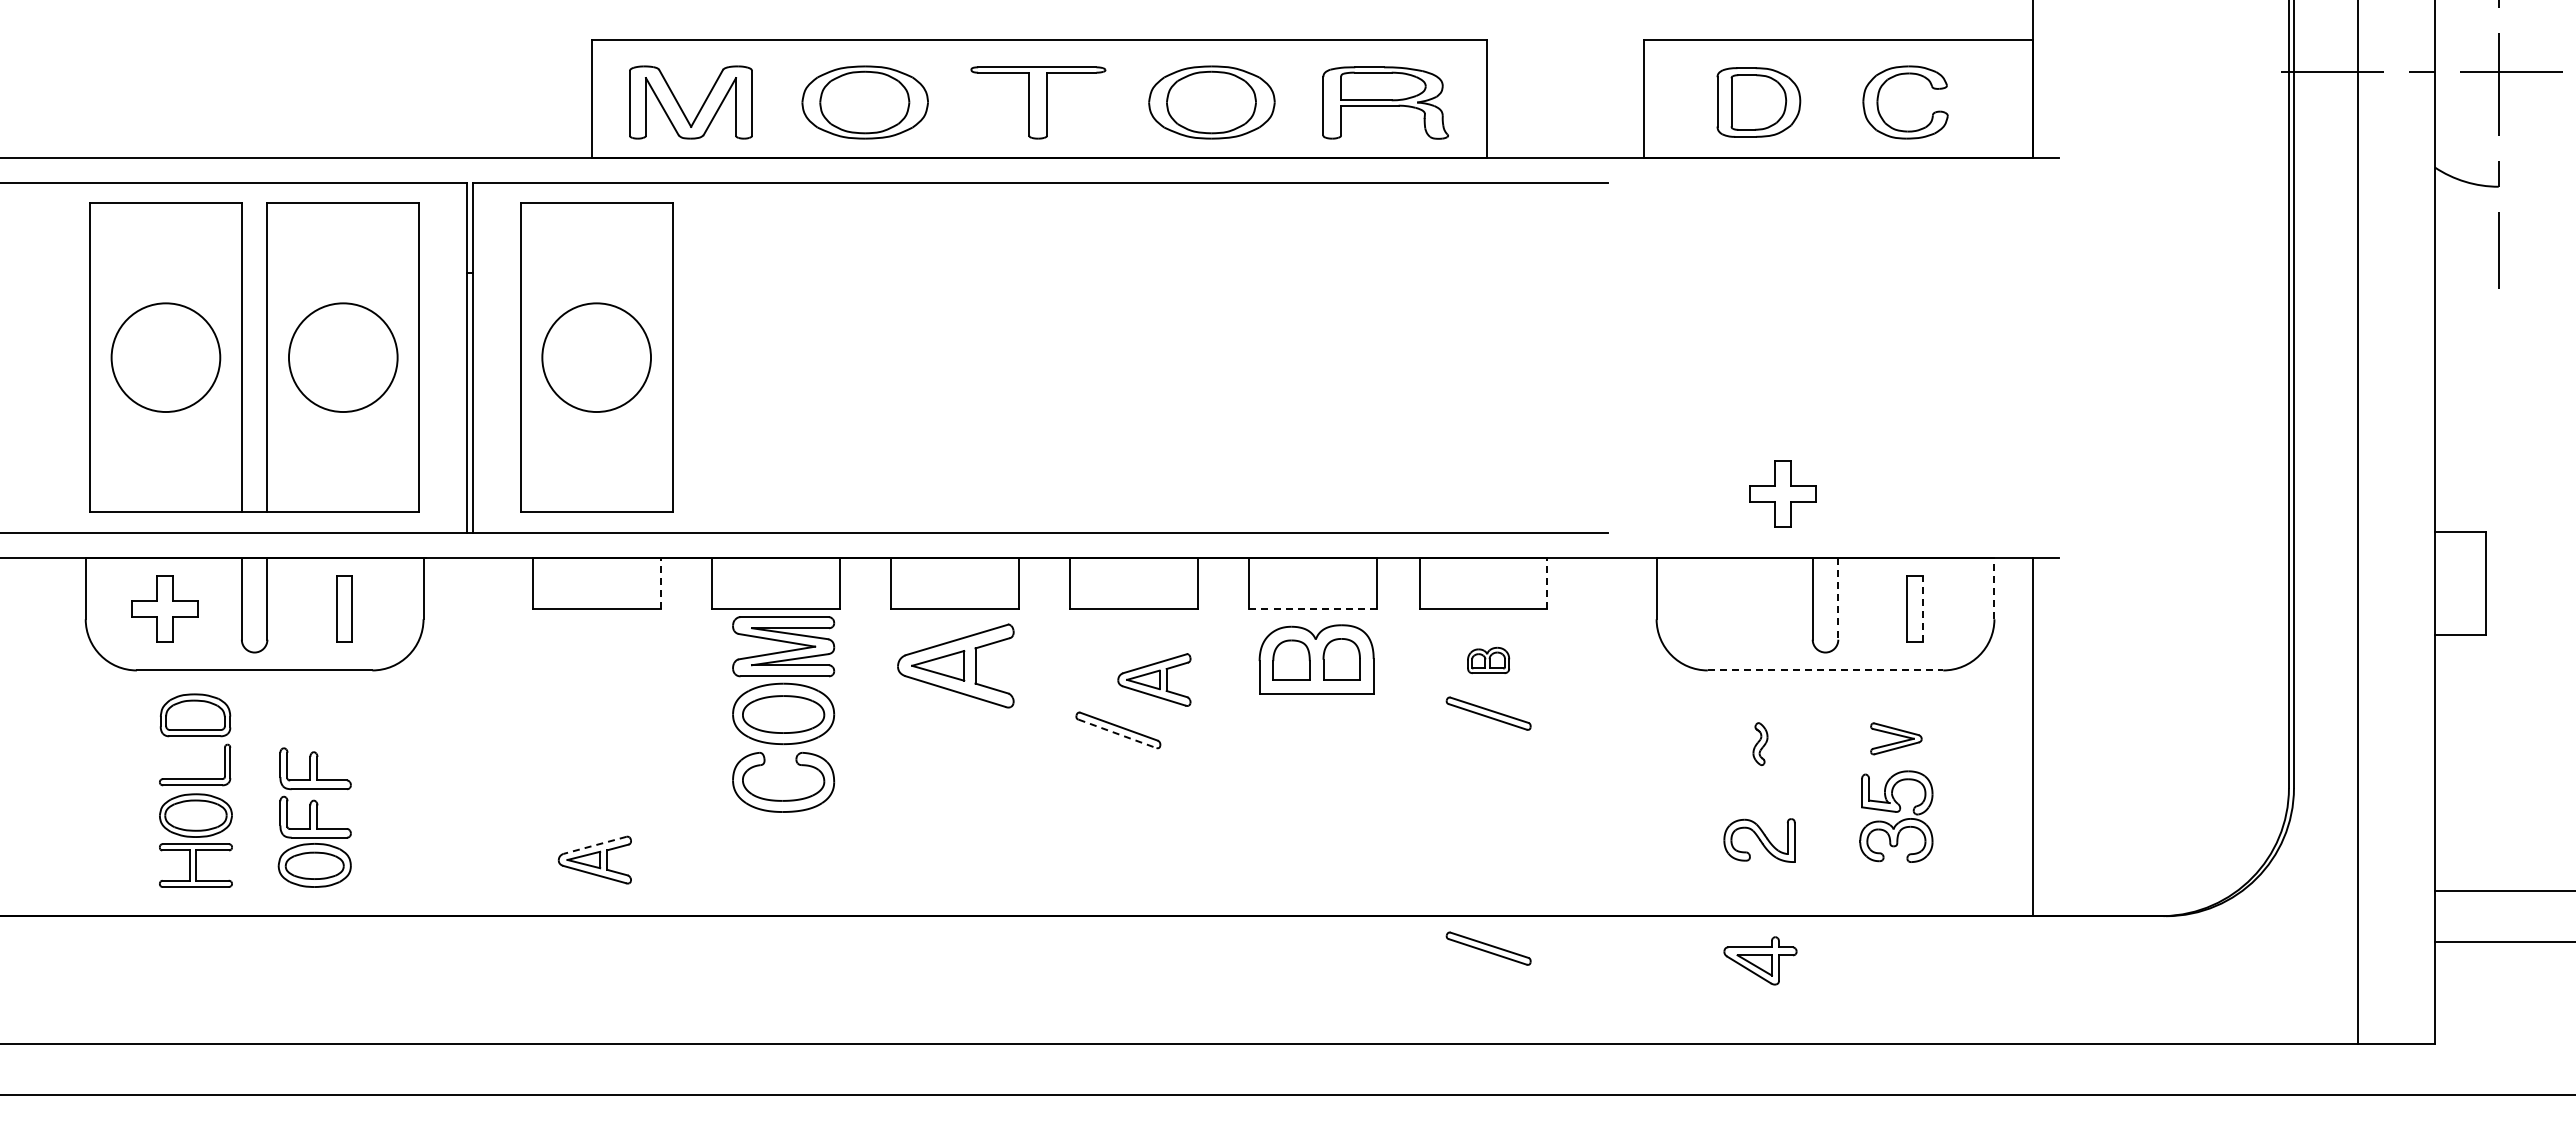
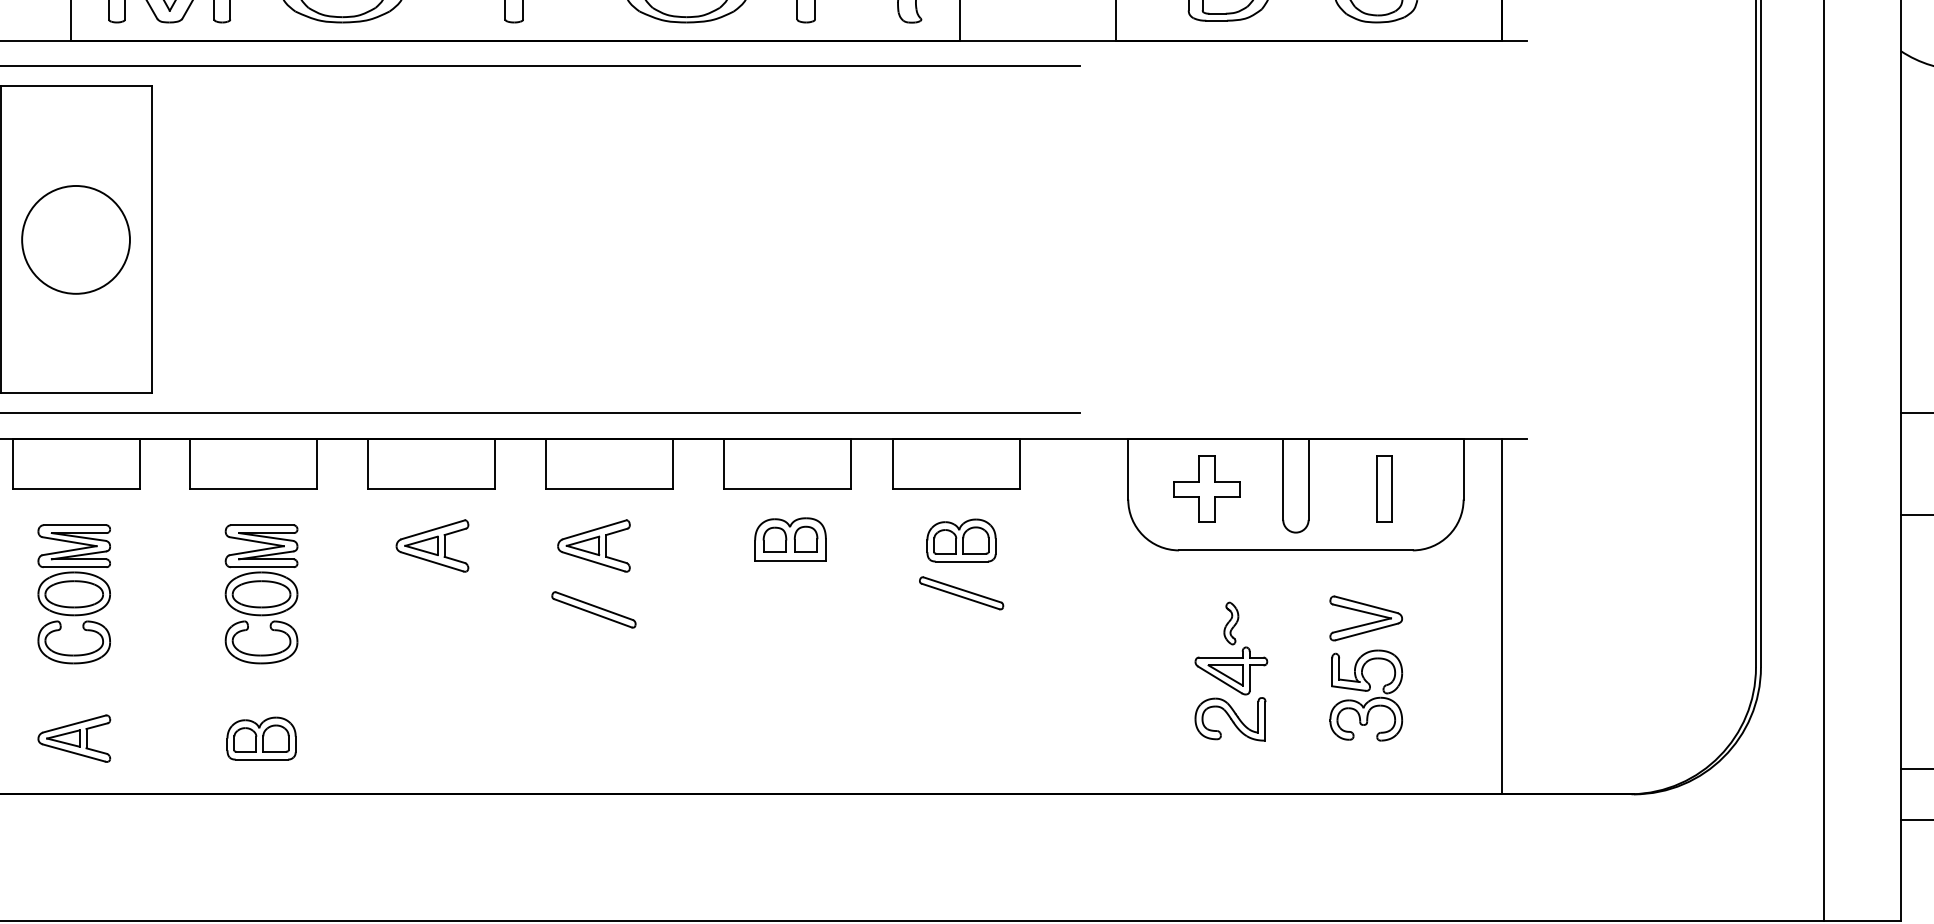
part: (1782, 493) -> (1206, 488), moved
line: (660, 583) -> (139, 464), dashed -> solid
line: (1547, 583) -> (1019, 464), dashed -> solid
line: (1994, 588) -> (1463, 469), dashed -> solid
line: (1838, 598) -> (1308, 478), dashed -> solid
line: (1922, 608) -> (1392, 488), dashed -> solid
line: (1313, 609) -> (787, 489), dashed -> solid
part: (1315, 659) -> (789, 539), size x0.62
part: (1488, 660) -> (961, 540), size x1.67
part: (955, 665) -> (432, 545), size x0.62
line: (1825, 670) -> (1295, 550), dashed -> solid
part: (1154, 679) -> (594, 545), moved
part: (594, 714) -> (73, 594), added
part: (783, 714) -> (261, 594), size x0.71
line: (1118, 734) -> (594, 613), dashed -> solid
part: (1896, 738) -> (1366, 617), size x1.43
line: (594, 845) -> (73, 724), dashed -> solid
part: (783, 860) -> (261, 739), added
part: (1488, 948) -> (961, 826), removed
part: (1760, 960) -> (1231, 670), moved

